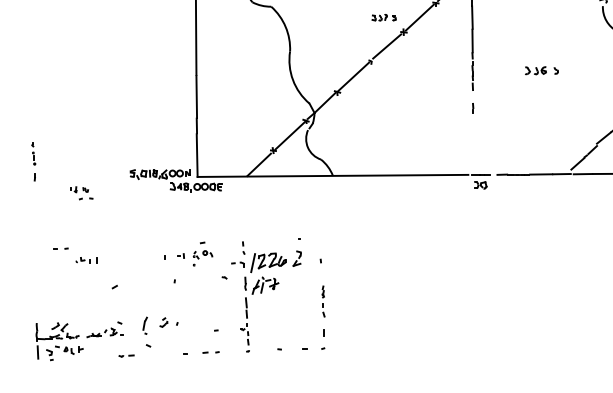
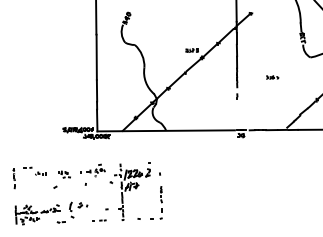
part: (542, 70) -> (272, 77), size x0.71
part: (32, 161) -> (13, 178), moved
part: (81, 192) -> (64, 174), moved
part: (201, 352) -> (99, 220), size x0.71

